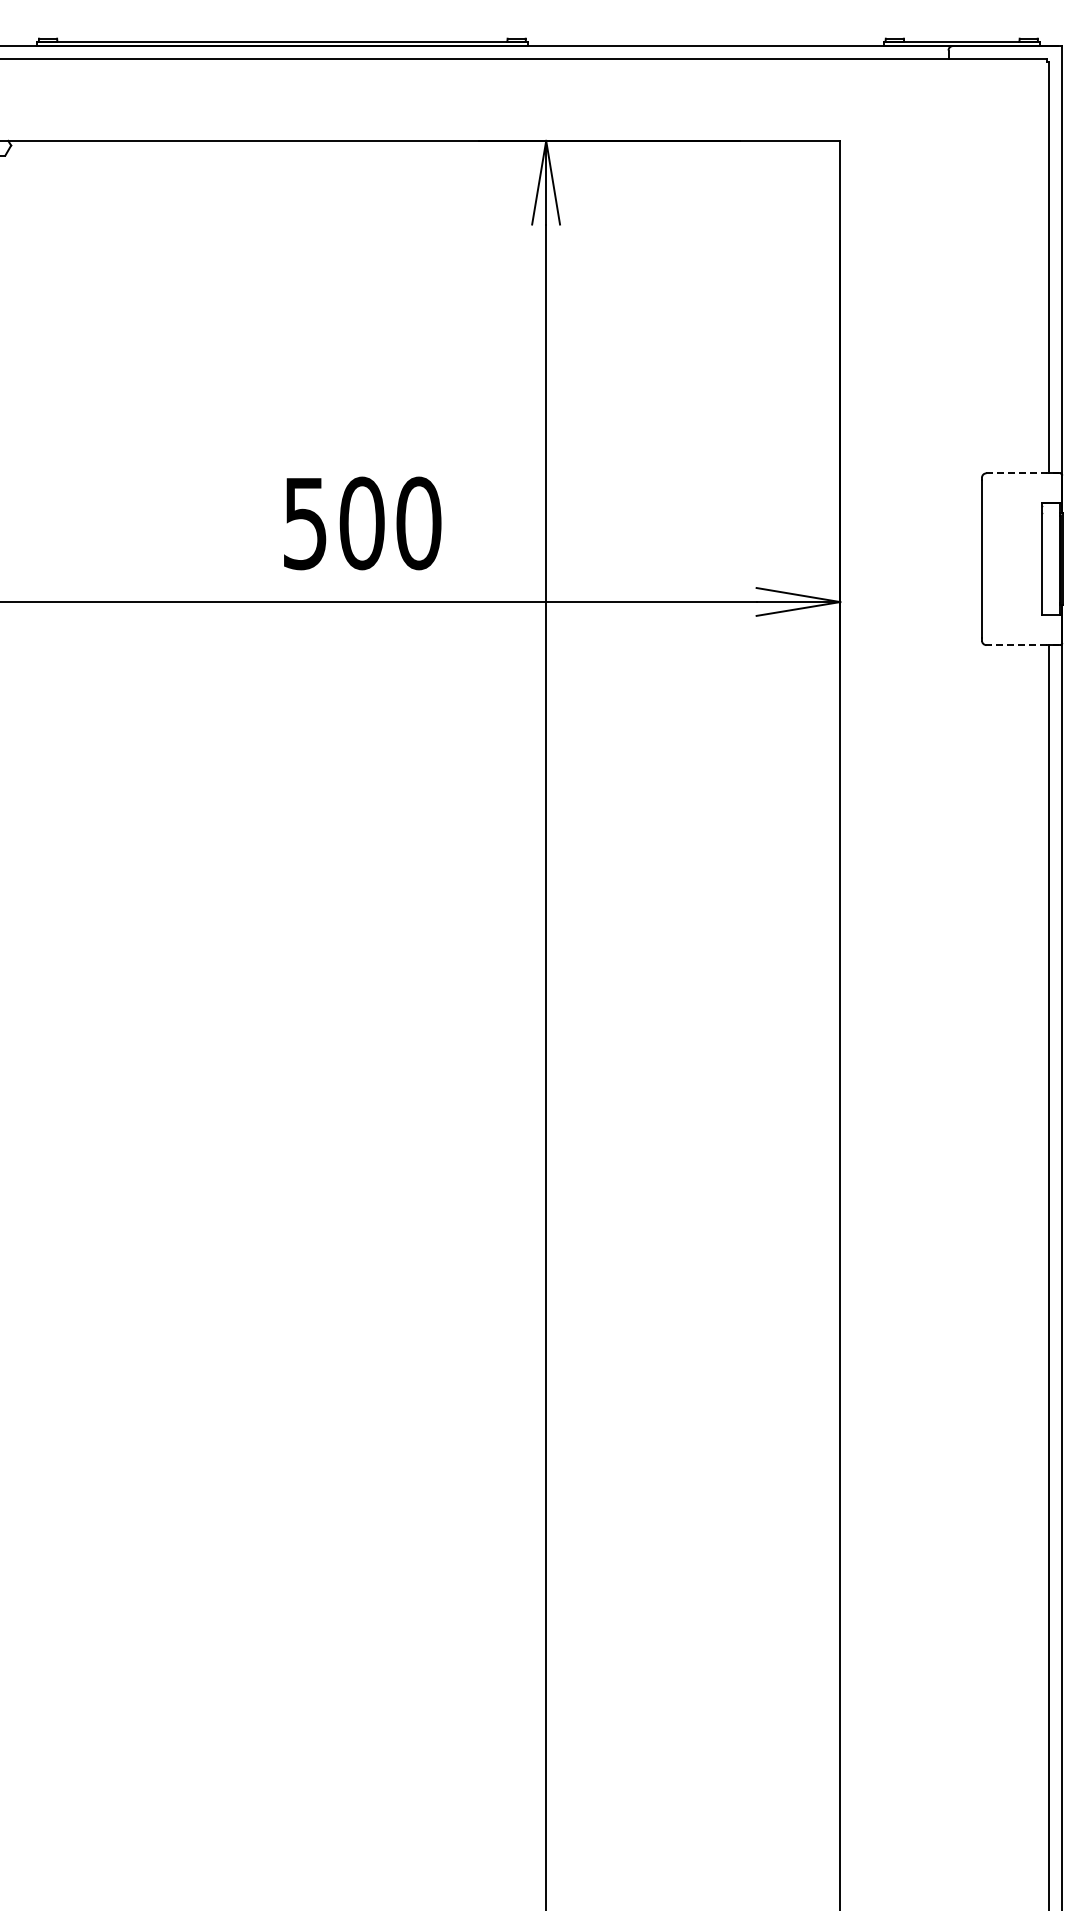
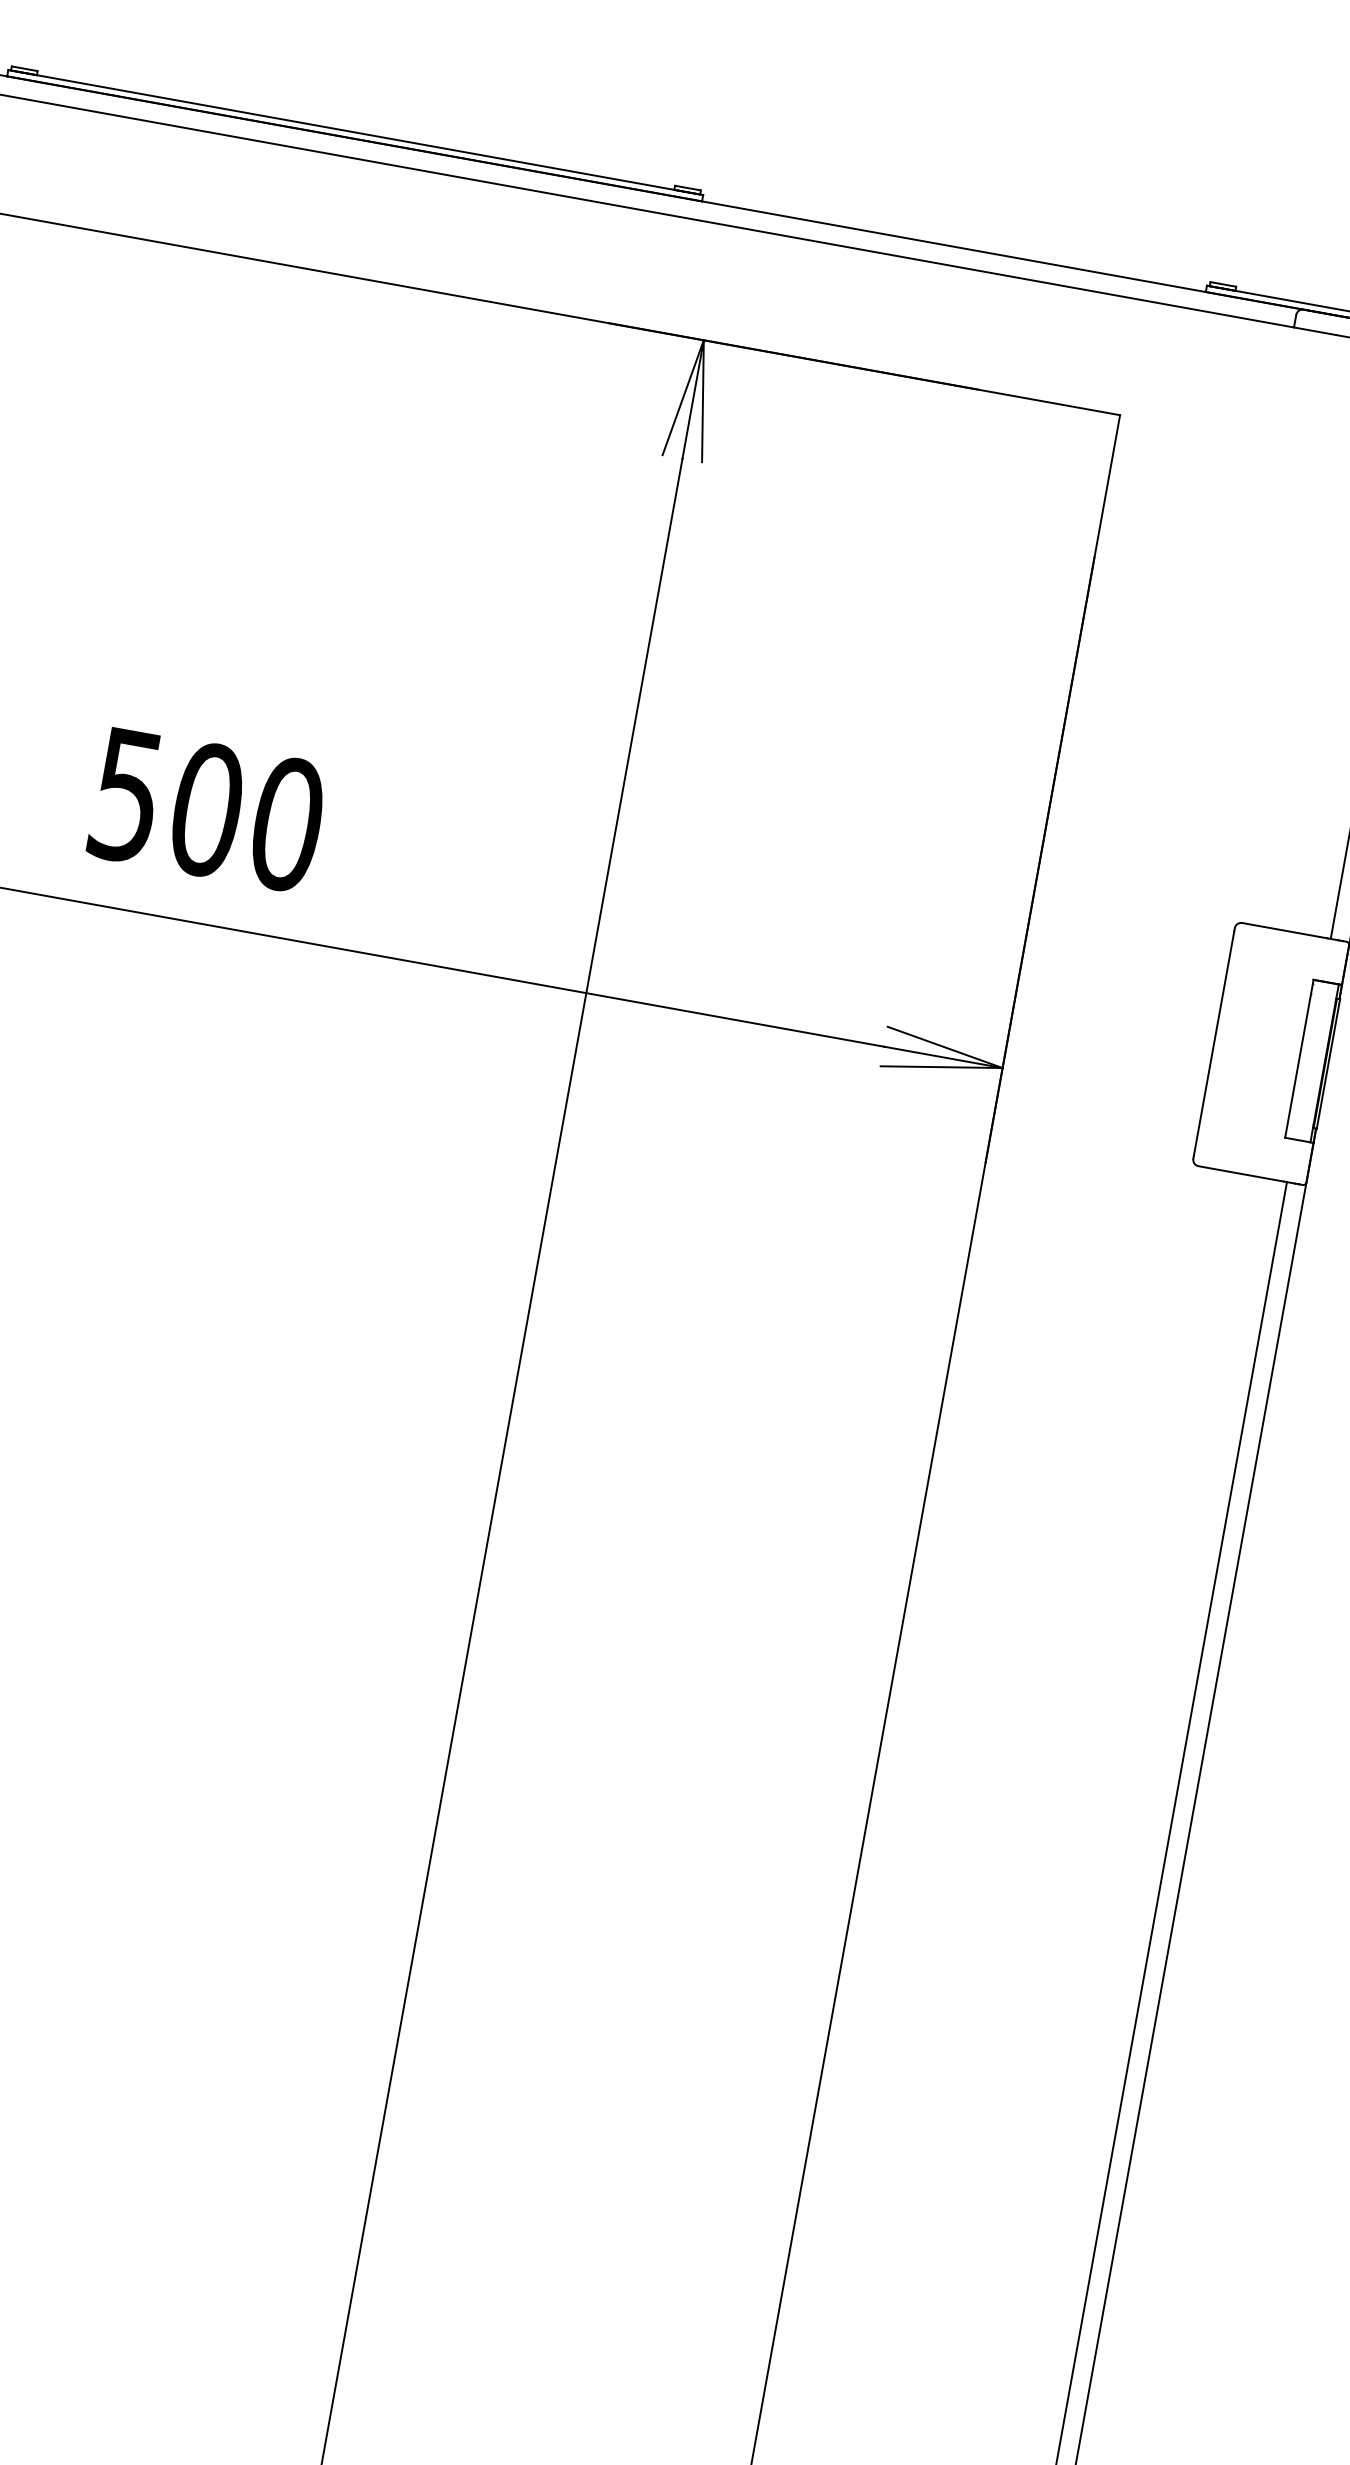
line: (1017, 473) -> (1286, 931), dashed -> solid
text: (362, 523) -> (207, 810), moved
line: (1016, 645) -> (1241, 1174), dashed -> solid

